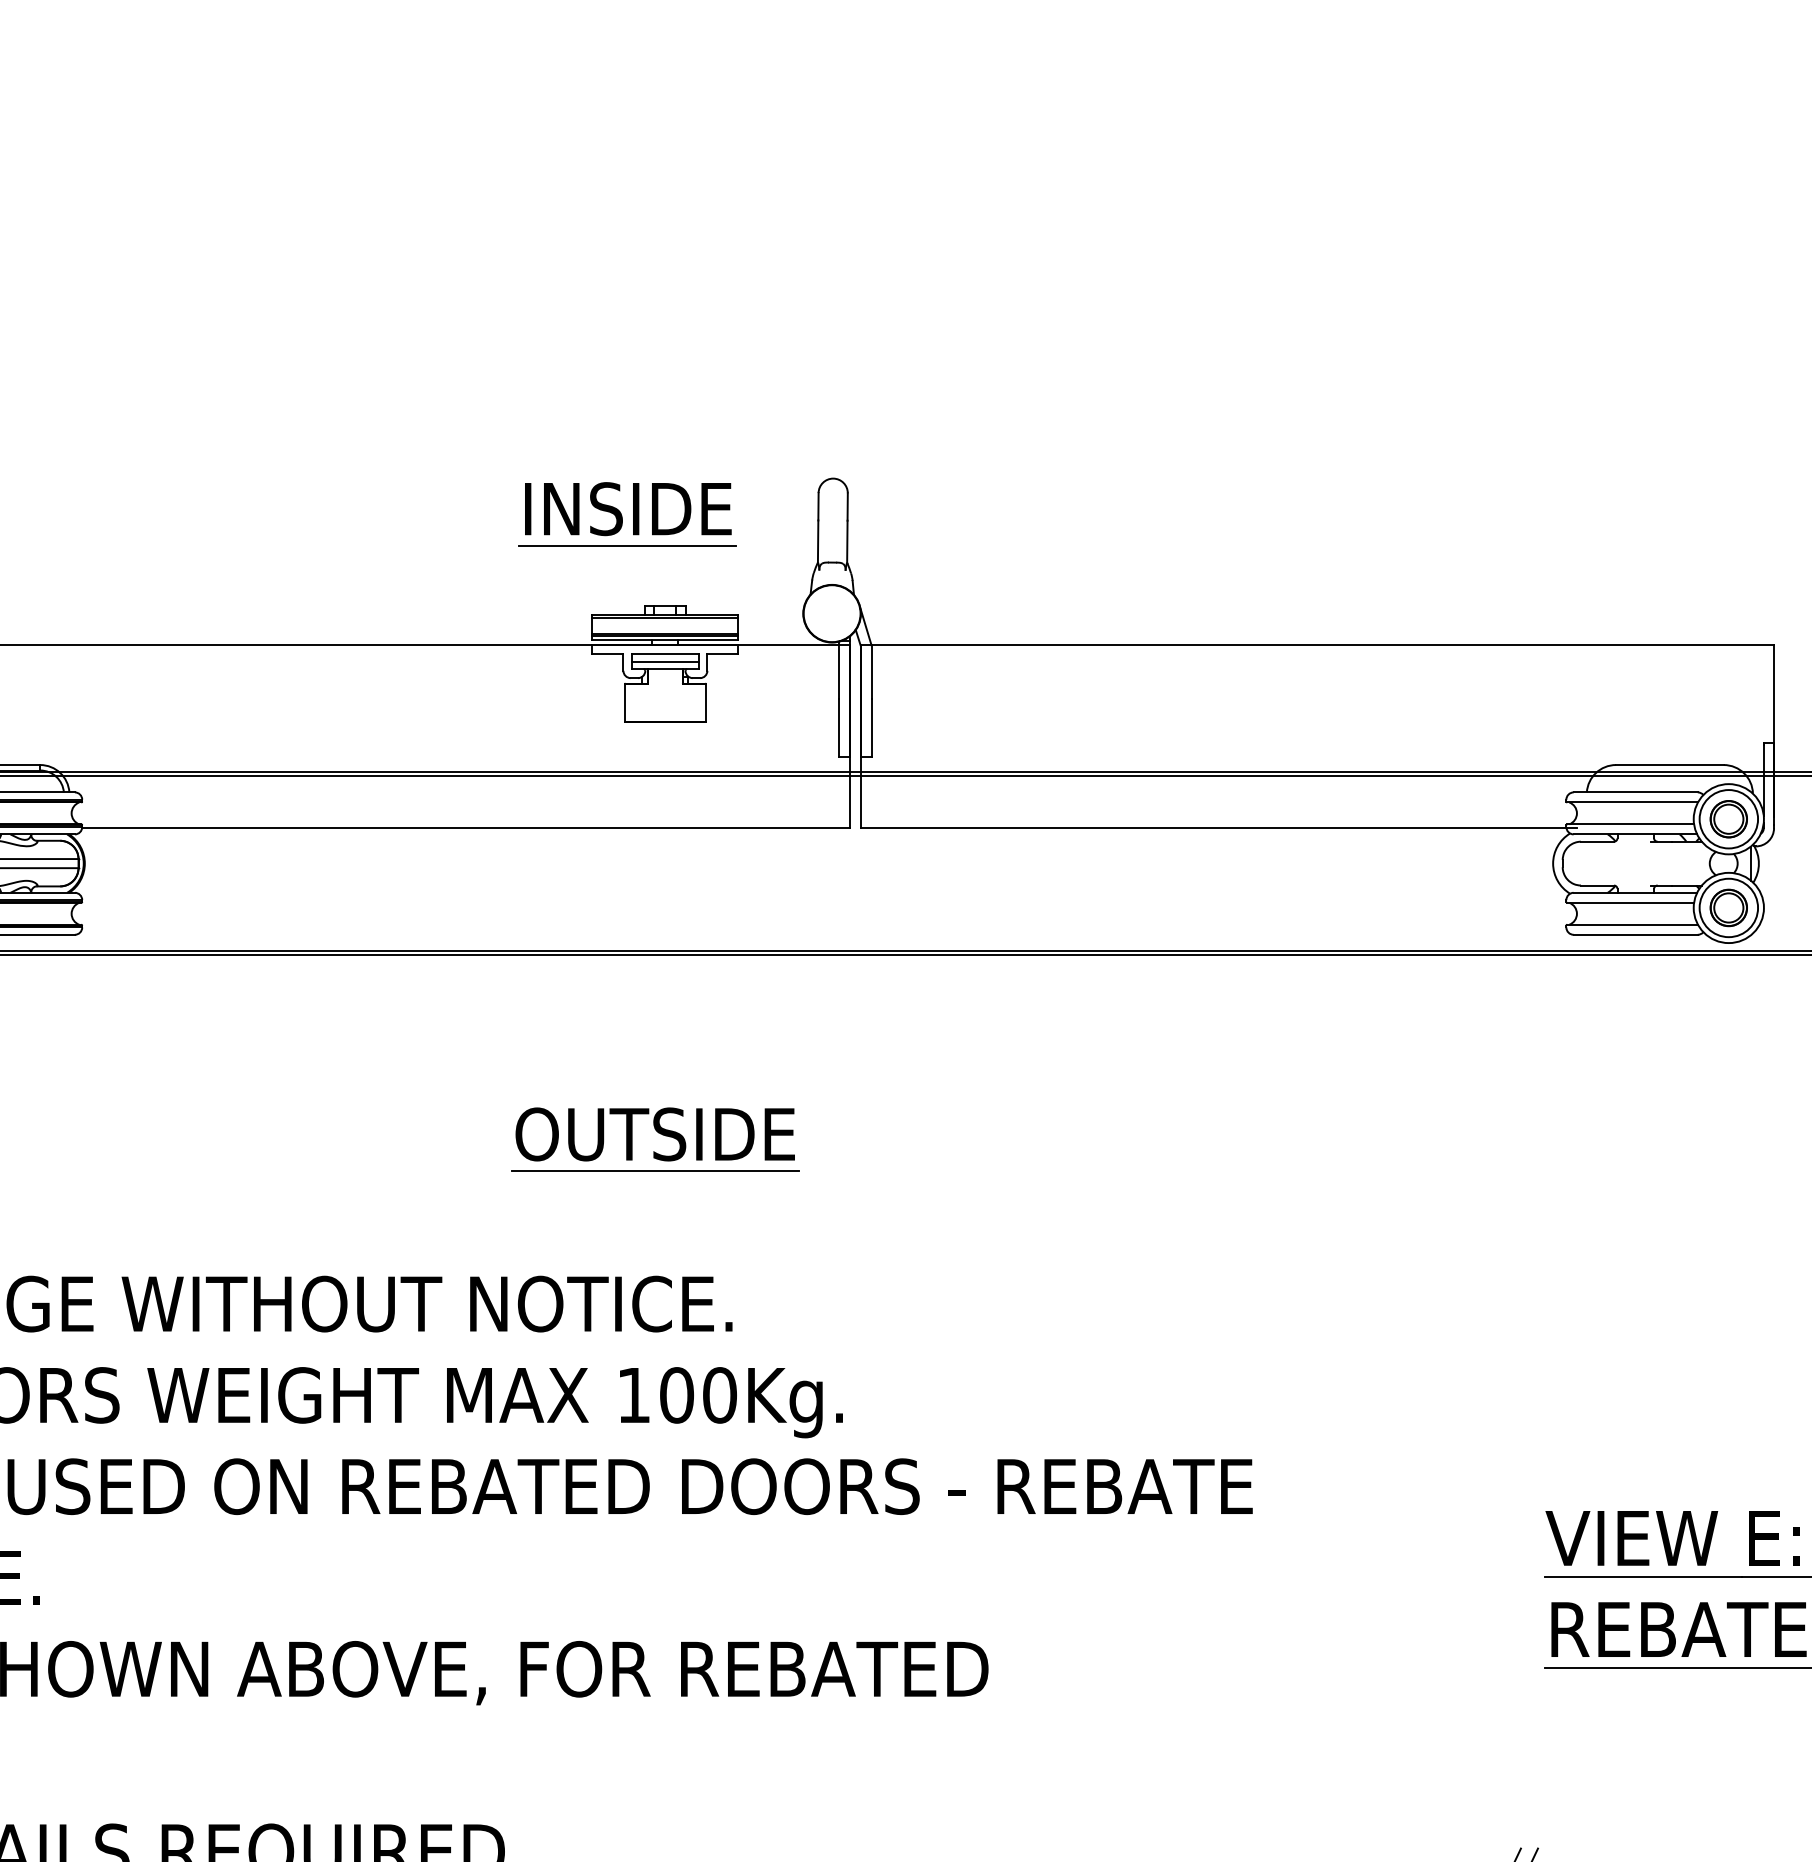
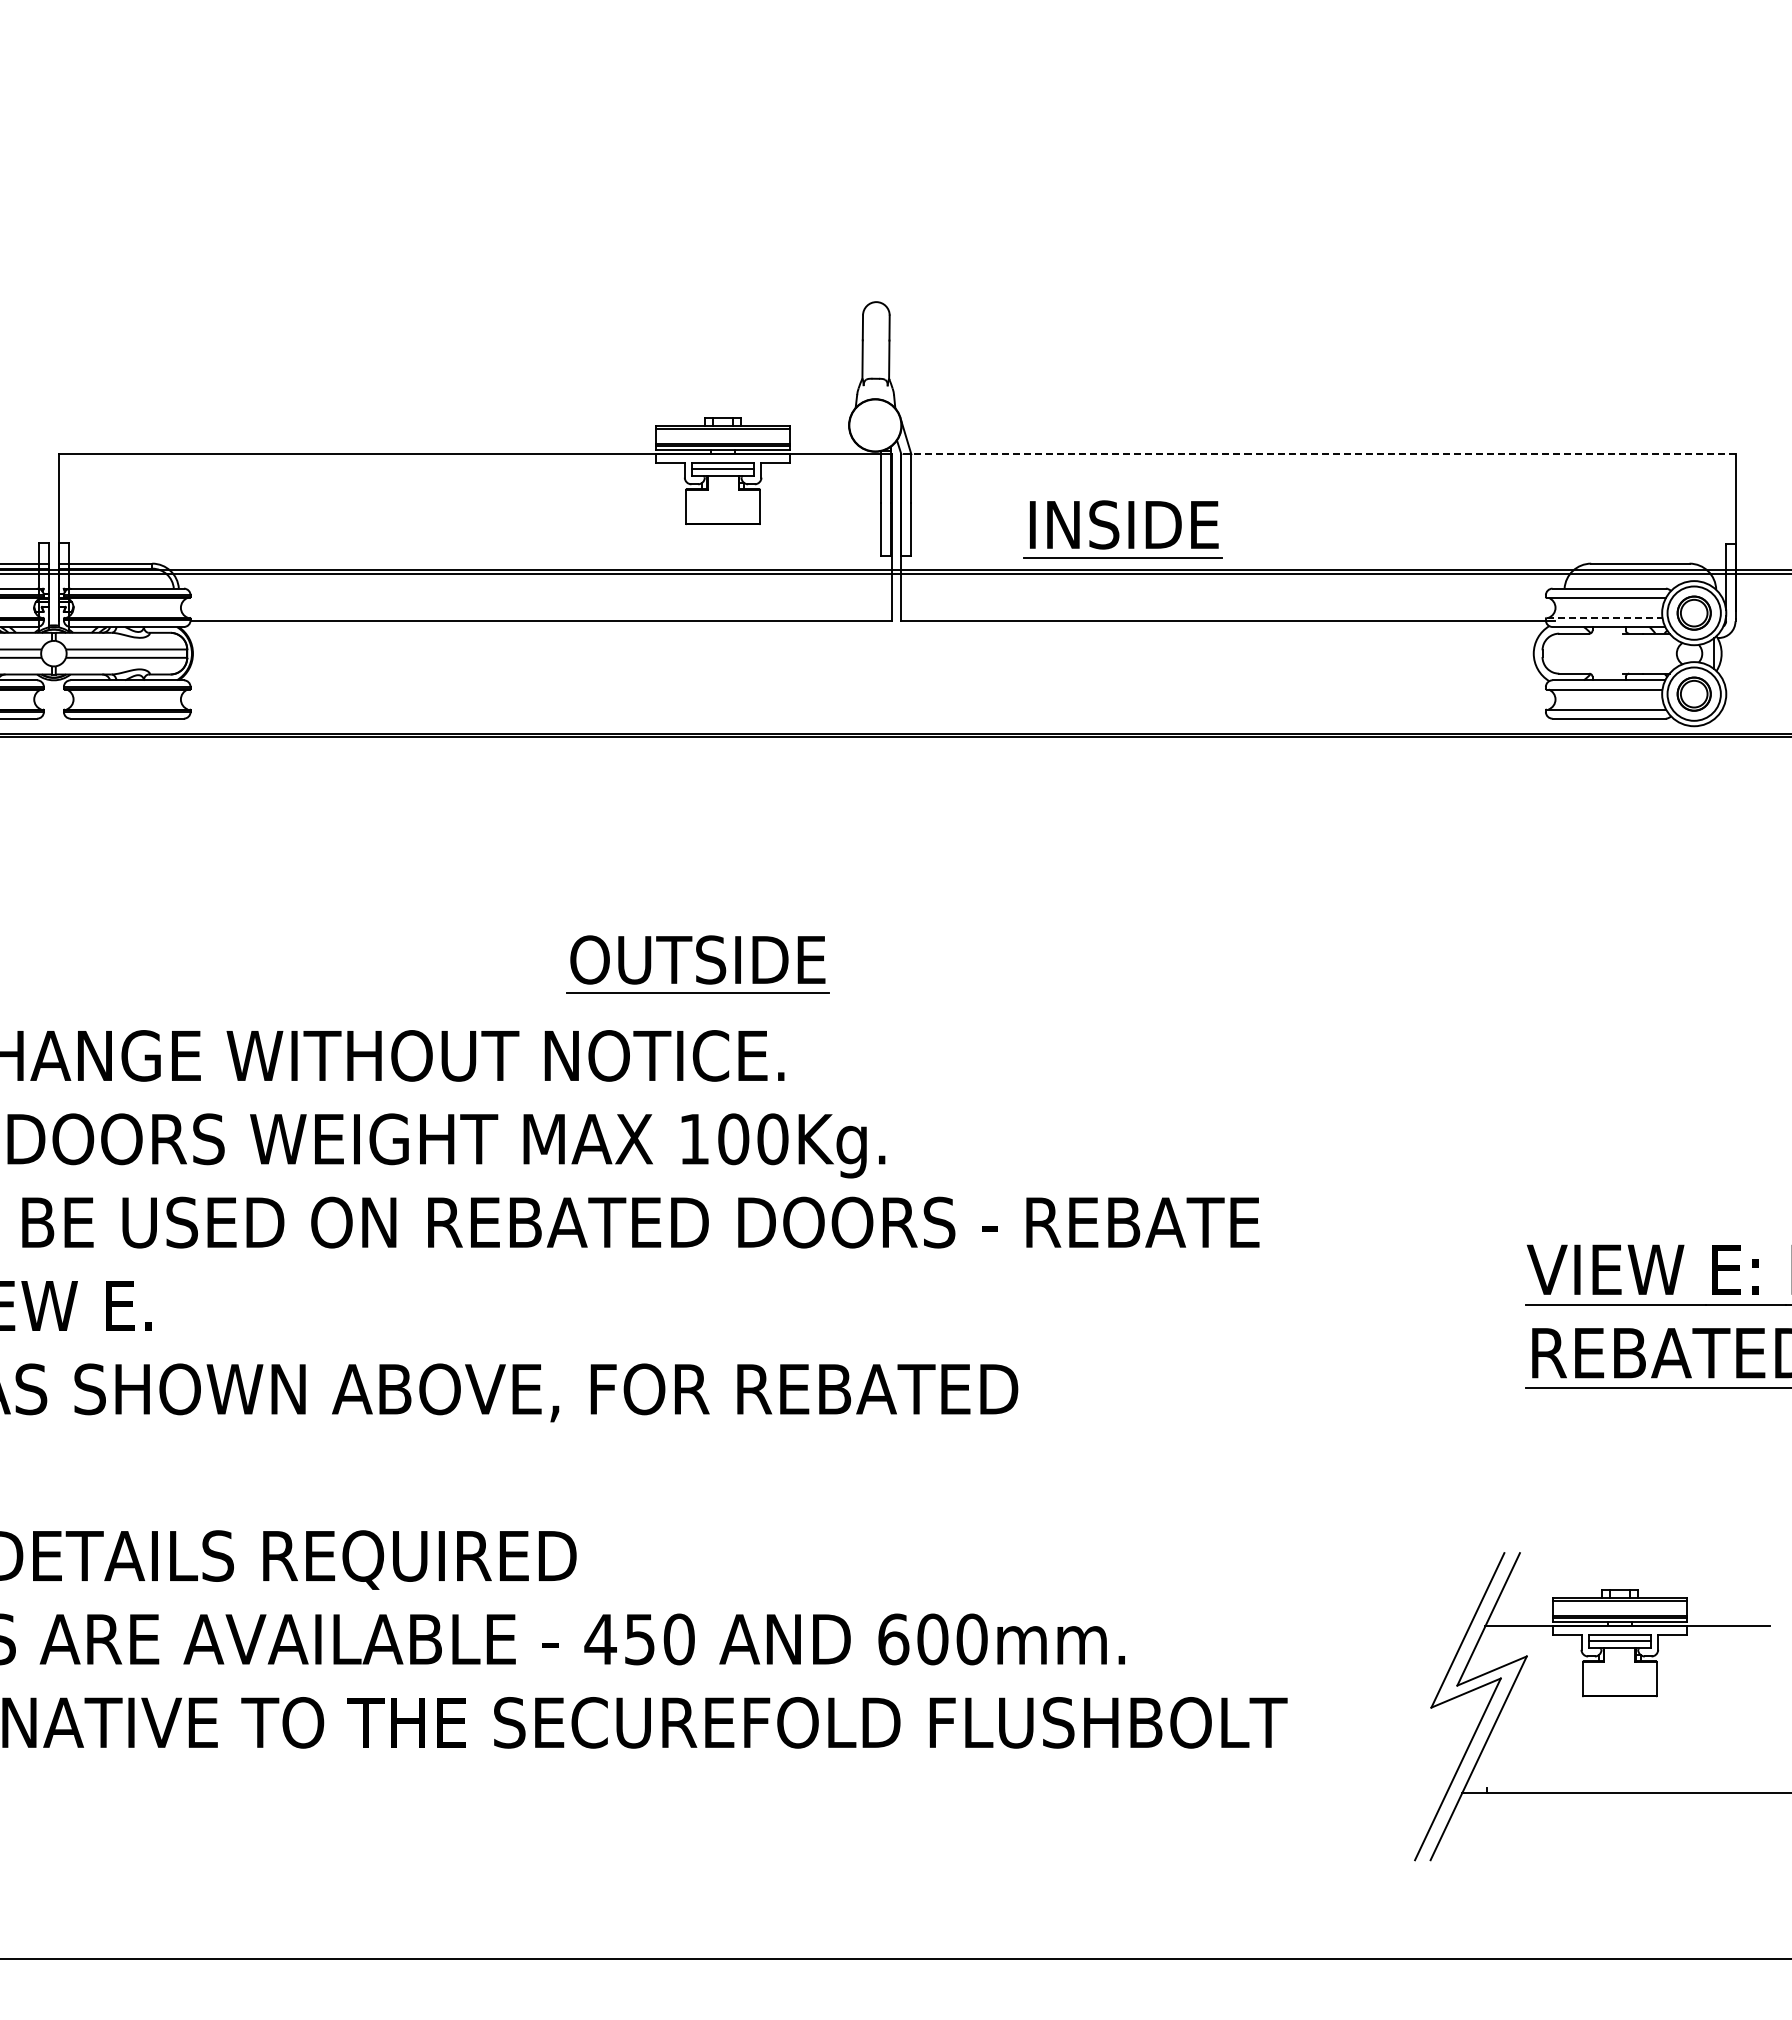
part: (626, 514) -> (1122, 529), moved
line: (1316, 645) -> (1317, 454), solid -> dashed
line: (1630, 823) -> (1604, 617), solid -> dashed
part: (659, 1133) -> (701, 959), moved

